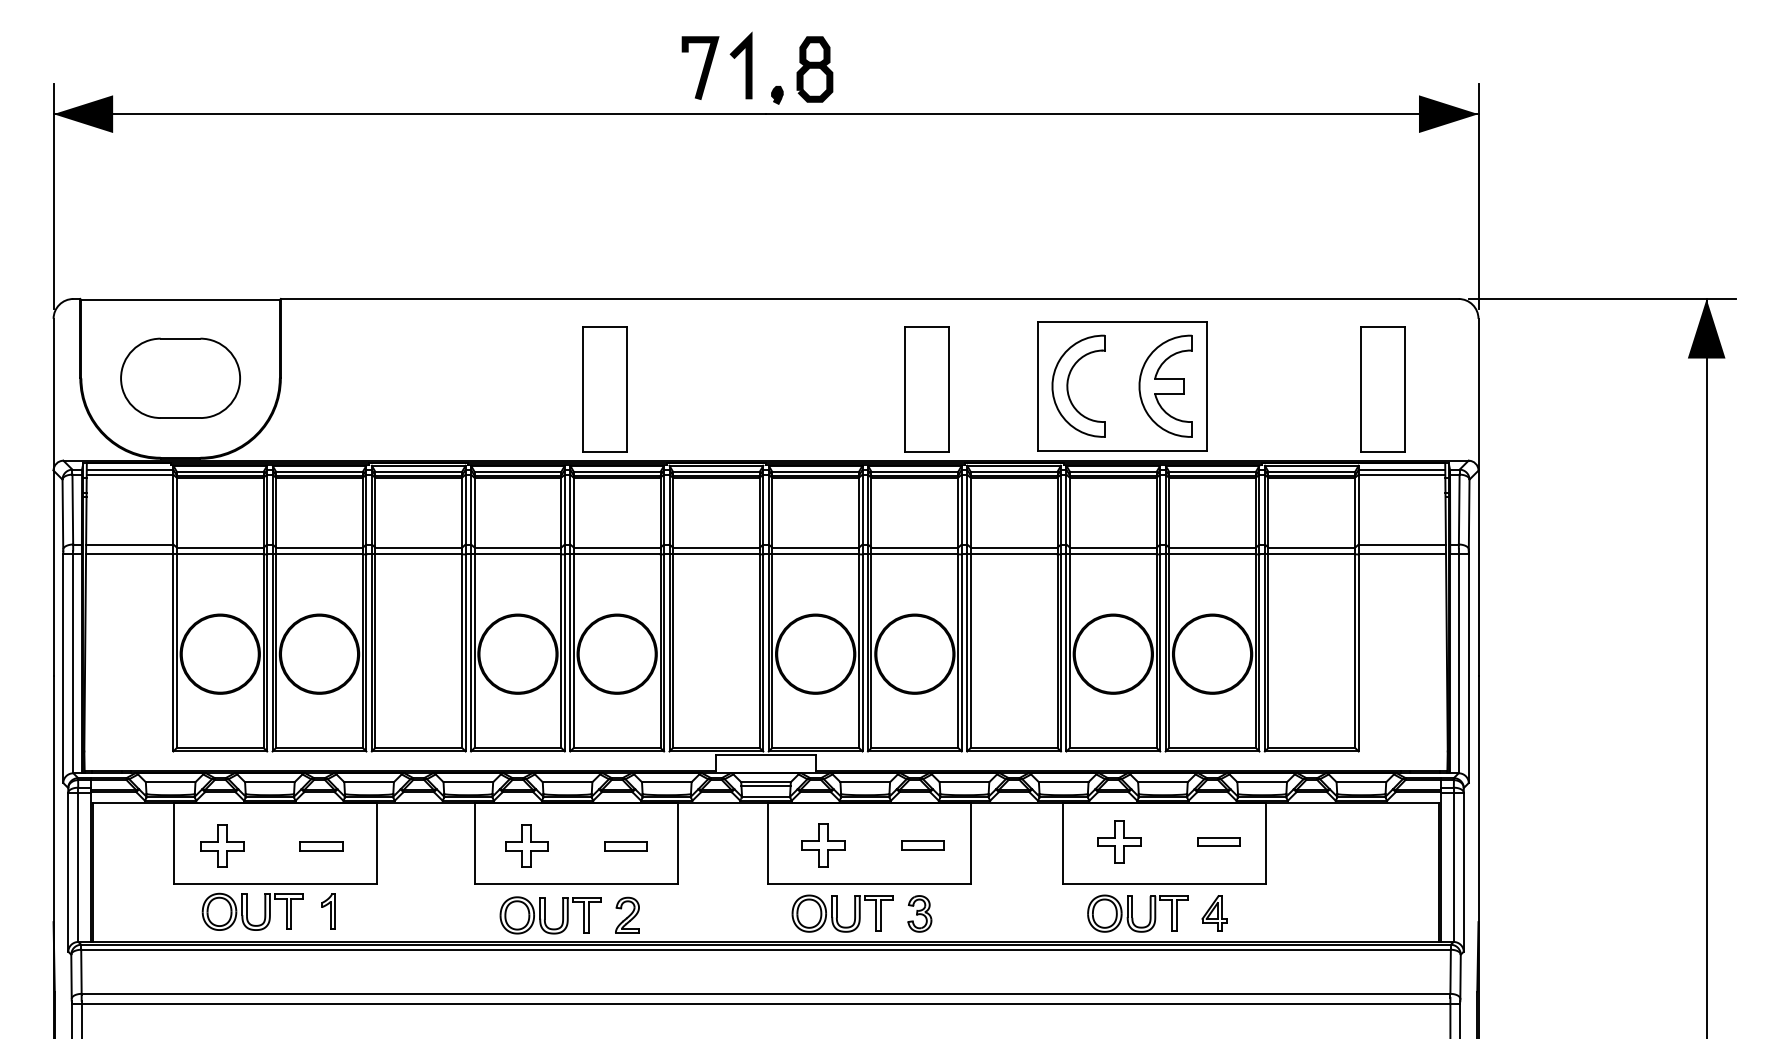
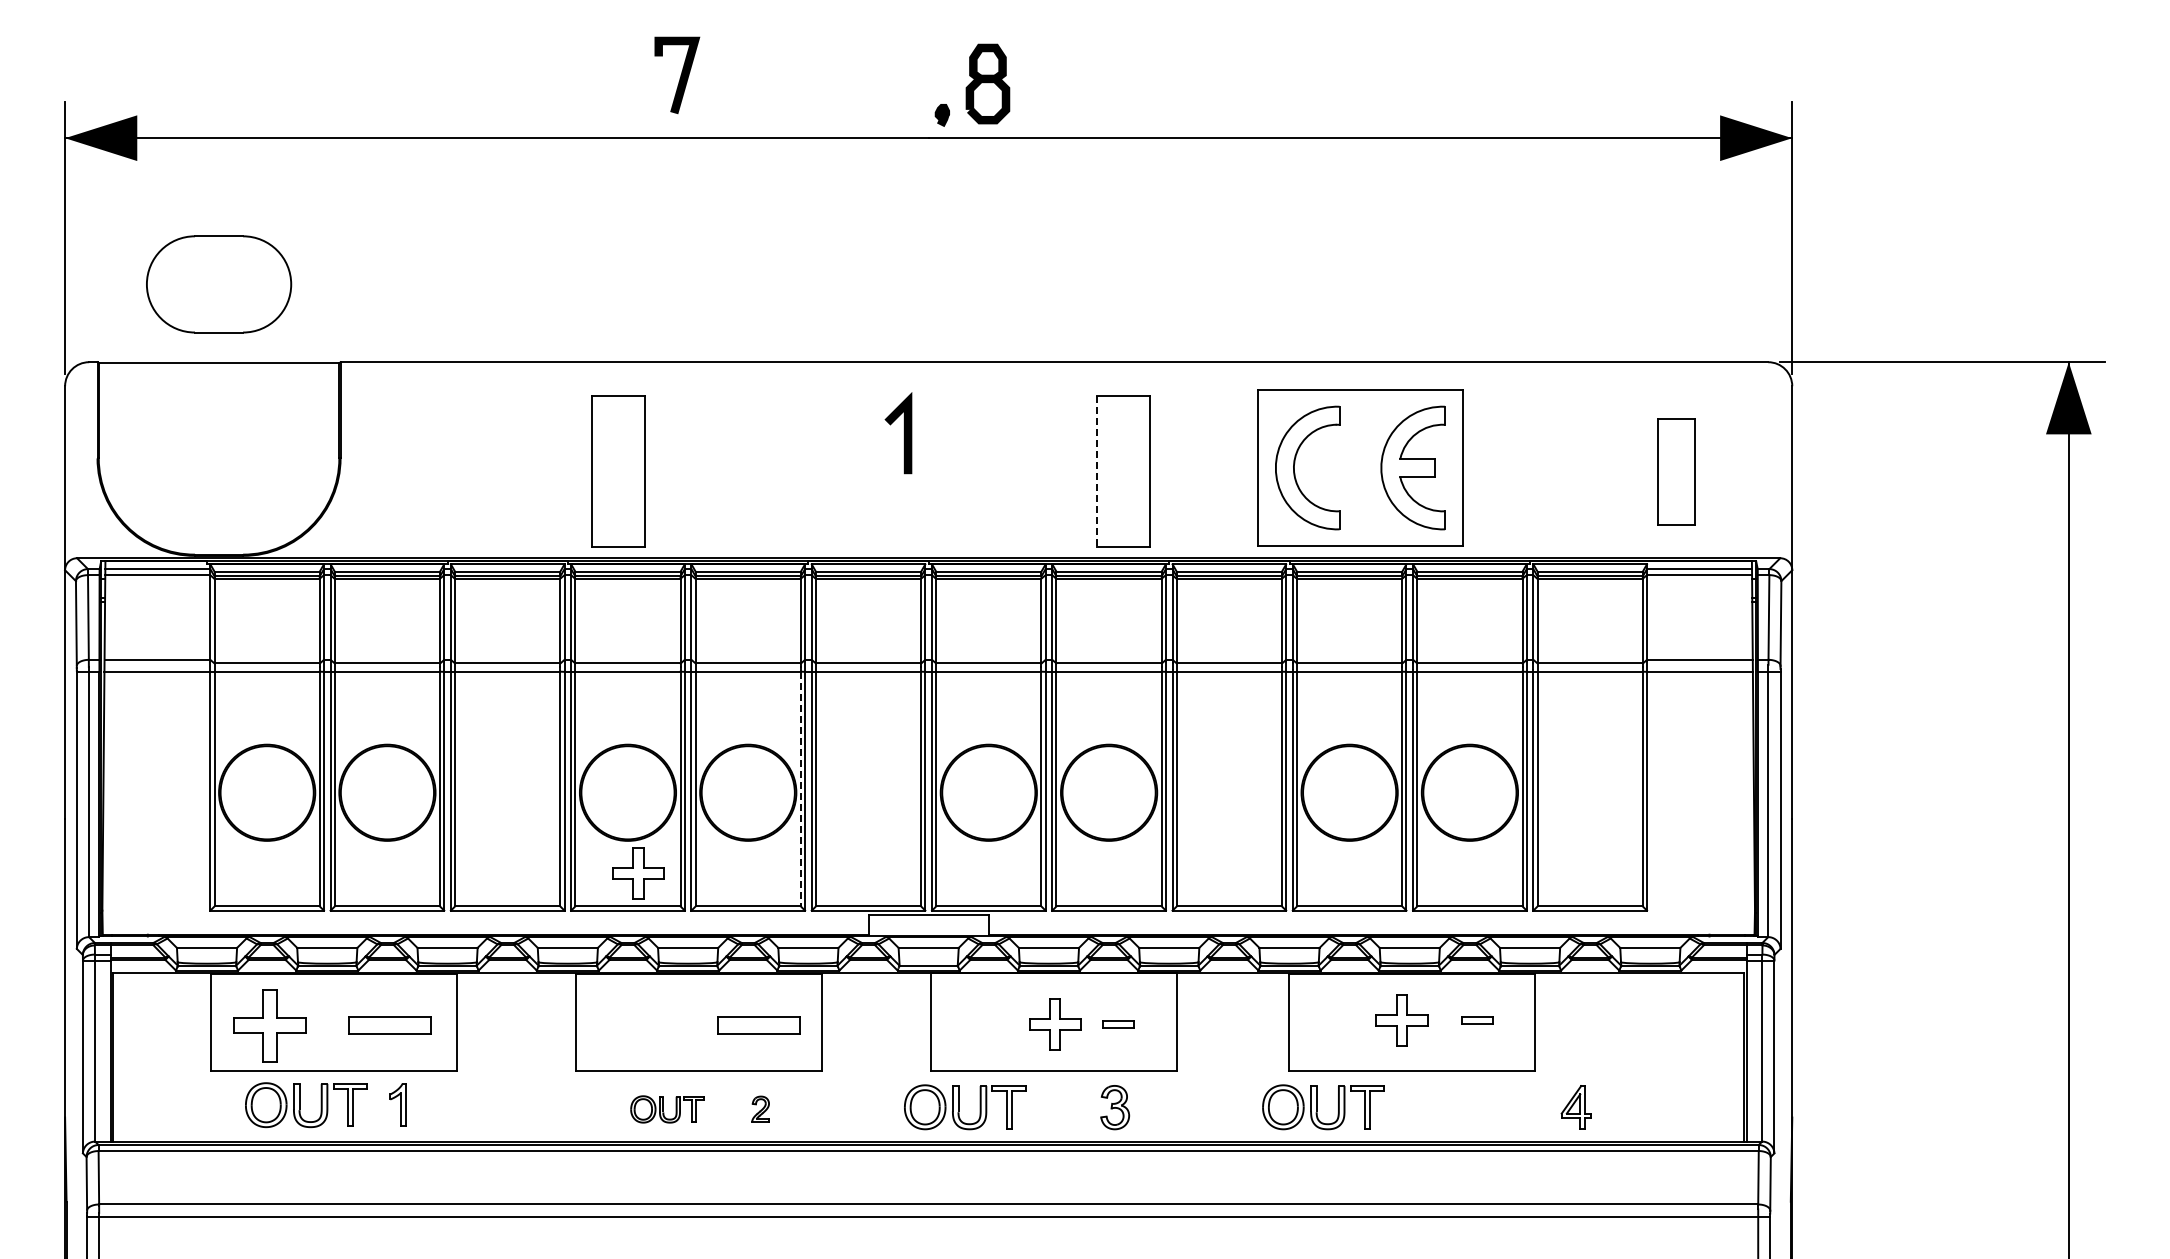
line: (745, 65) -> (903, 433), moved
line: (703, 67) -> (680, 74), moved
part: (180, 378) -> (219, 284), moved
part: (605, 389) -> (618, 471), moved
line: (905, 389) -> (1097, 471), solid -> dashed
part: (1382, 389) -> (1676, 471), size x0.7
line: (660, 651) -> (800, 789), solid -> dashed
line: (765, 785) -> (928, 952), removed
part: (1118, 842) -> (1401, 1020), moved
part: (1218, 842) -> (1477, 1020), size x0.6
part: (823, 845) -> (1055, 1024), moved
part: (922, 845) -> (1118, 1024), size x0.6
part: (222, 846) -> (269, 1025), size x1.4
part: (321, 846) -> (389, 1025), size x1.6
part: (526, 846) -> (638, 873), moved
part: (625, 846) -> (758, 1025), size x1.6
part: (842, 913) -> (965, 1107), moved
part: (1137, 913) -> (1323, 1107), moved
part: (1213, 913) -> (1575, 1107), moved
part: (550, 915) -> (667, 1109), size x0.6
part: (627, 915) -> (760, 1109), size x0.6

